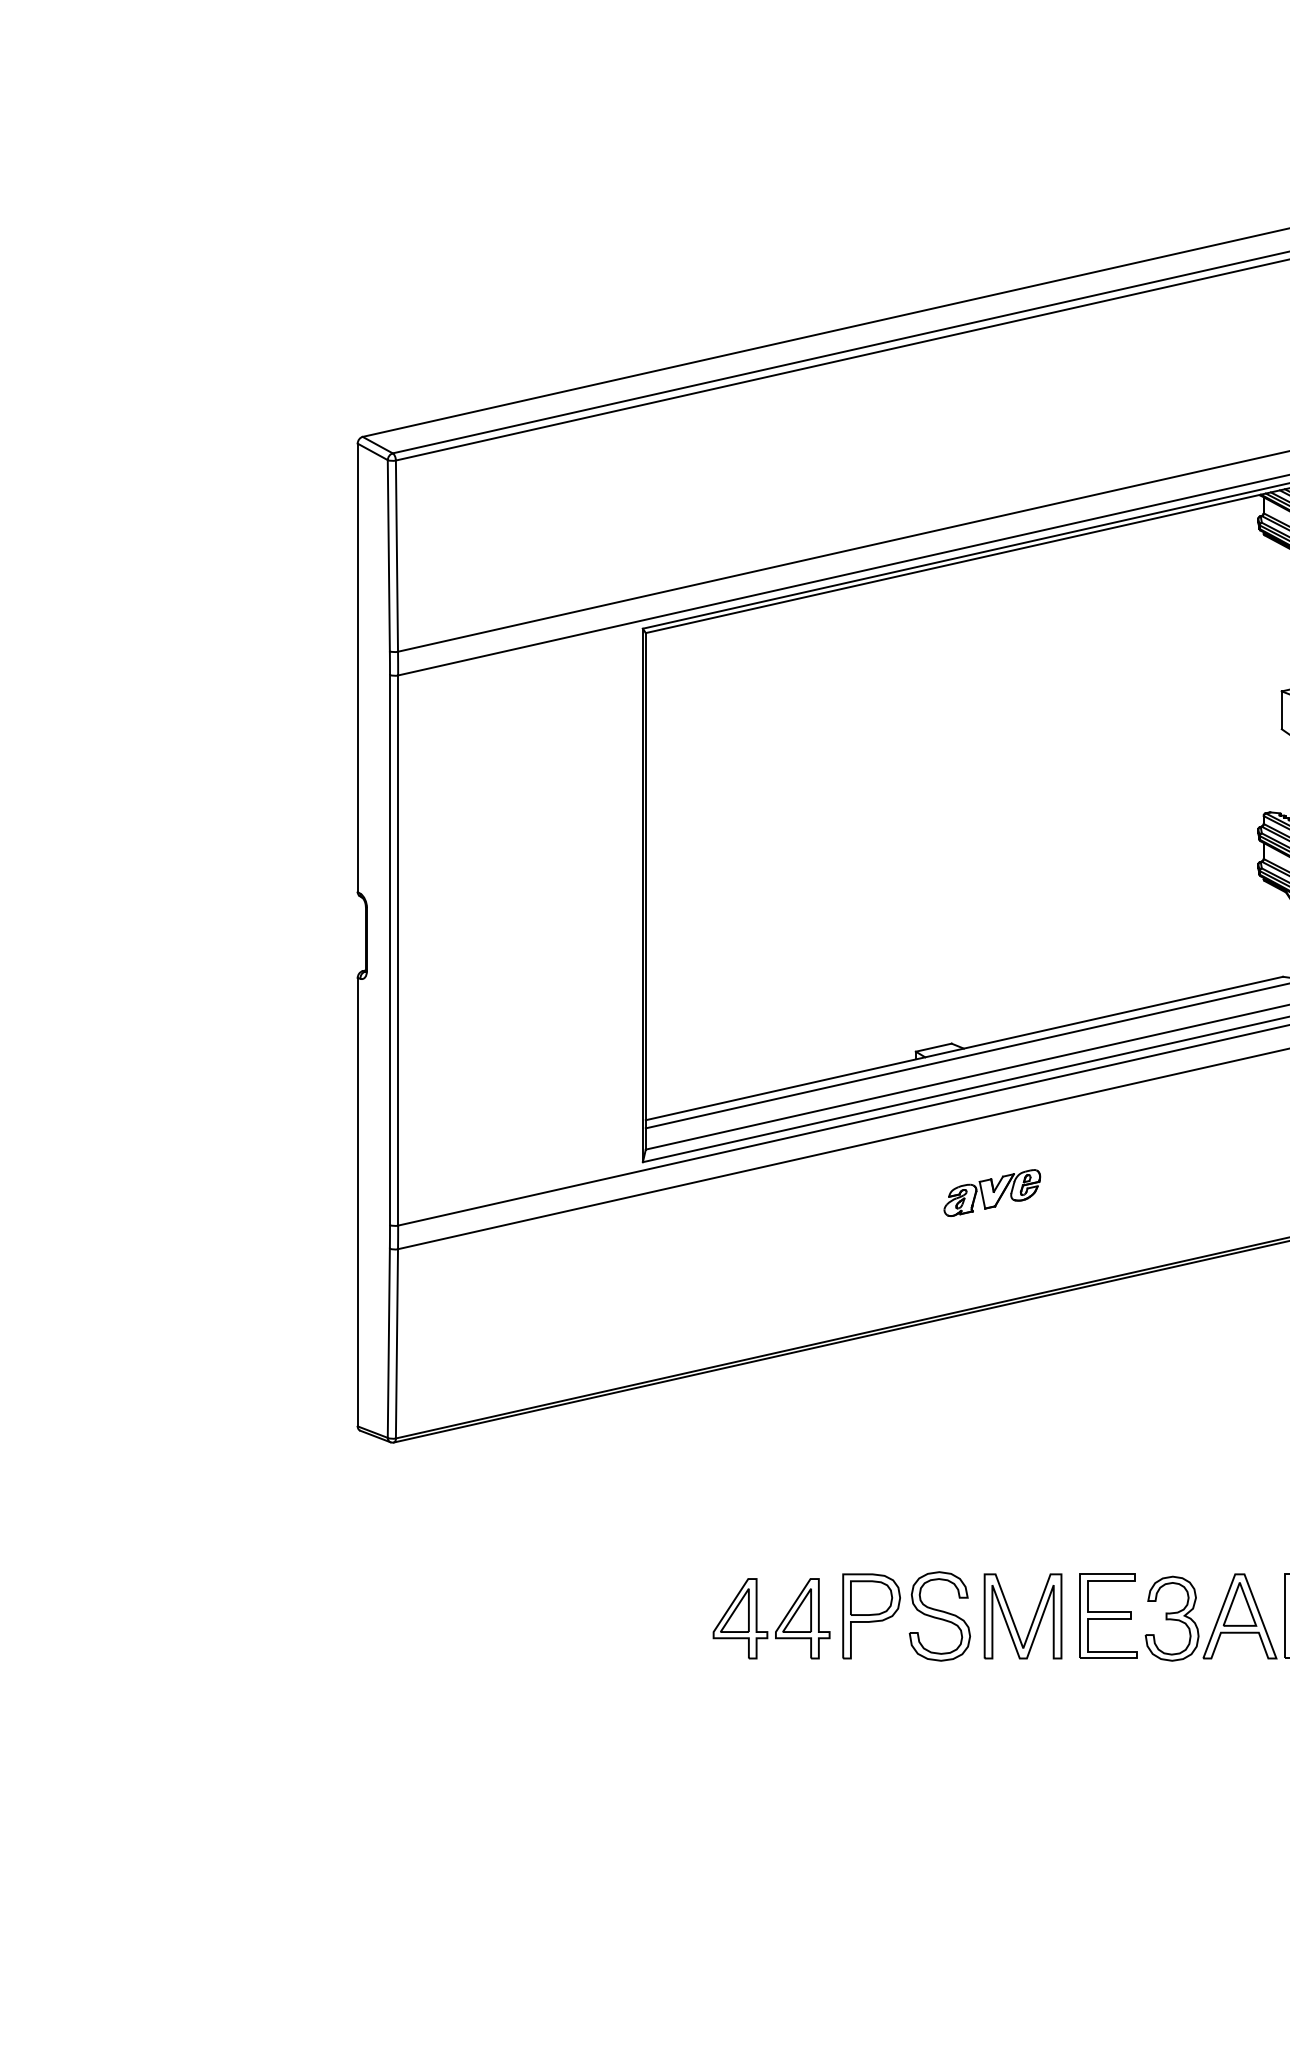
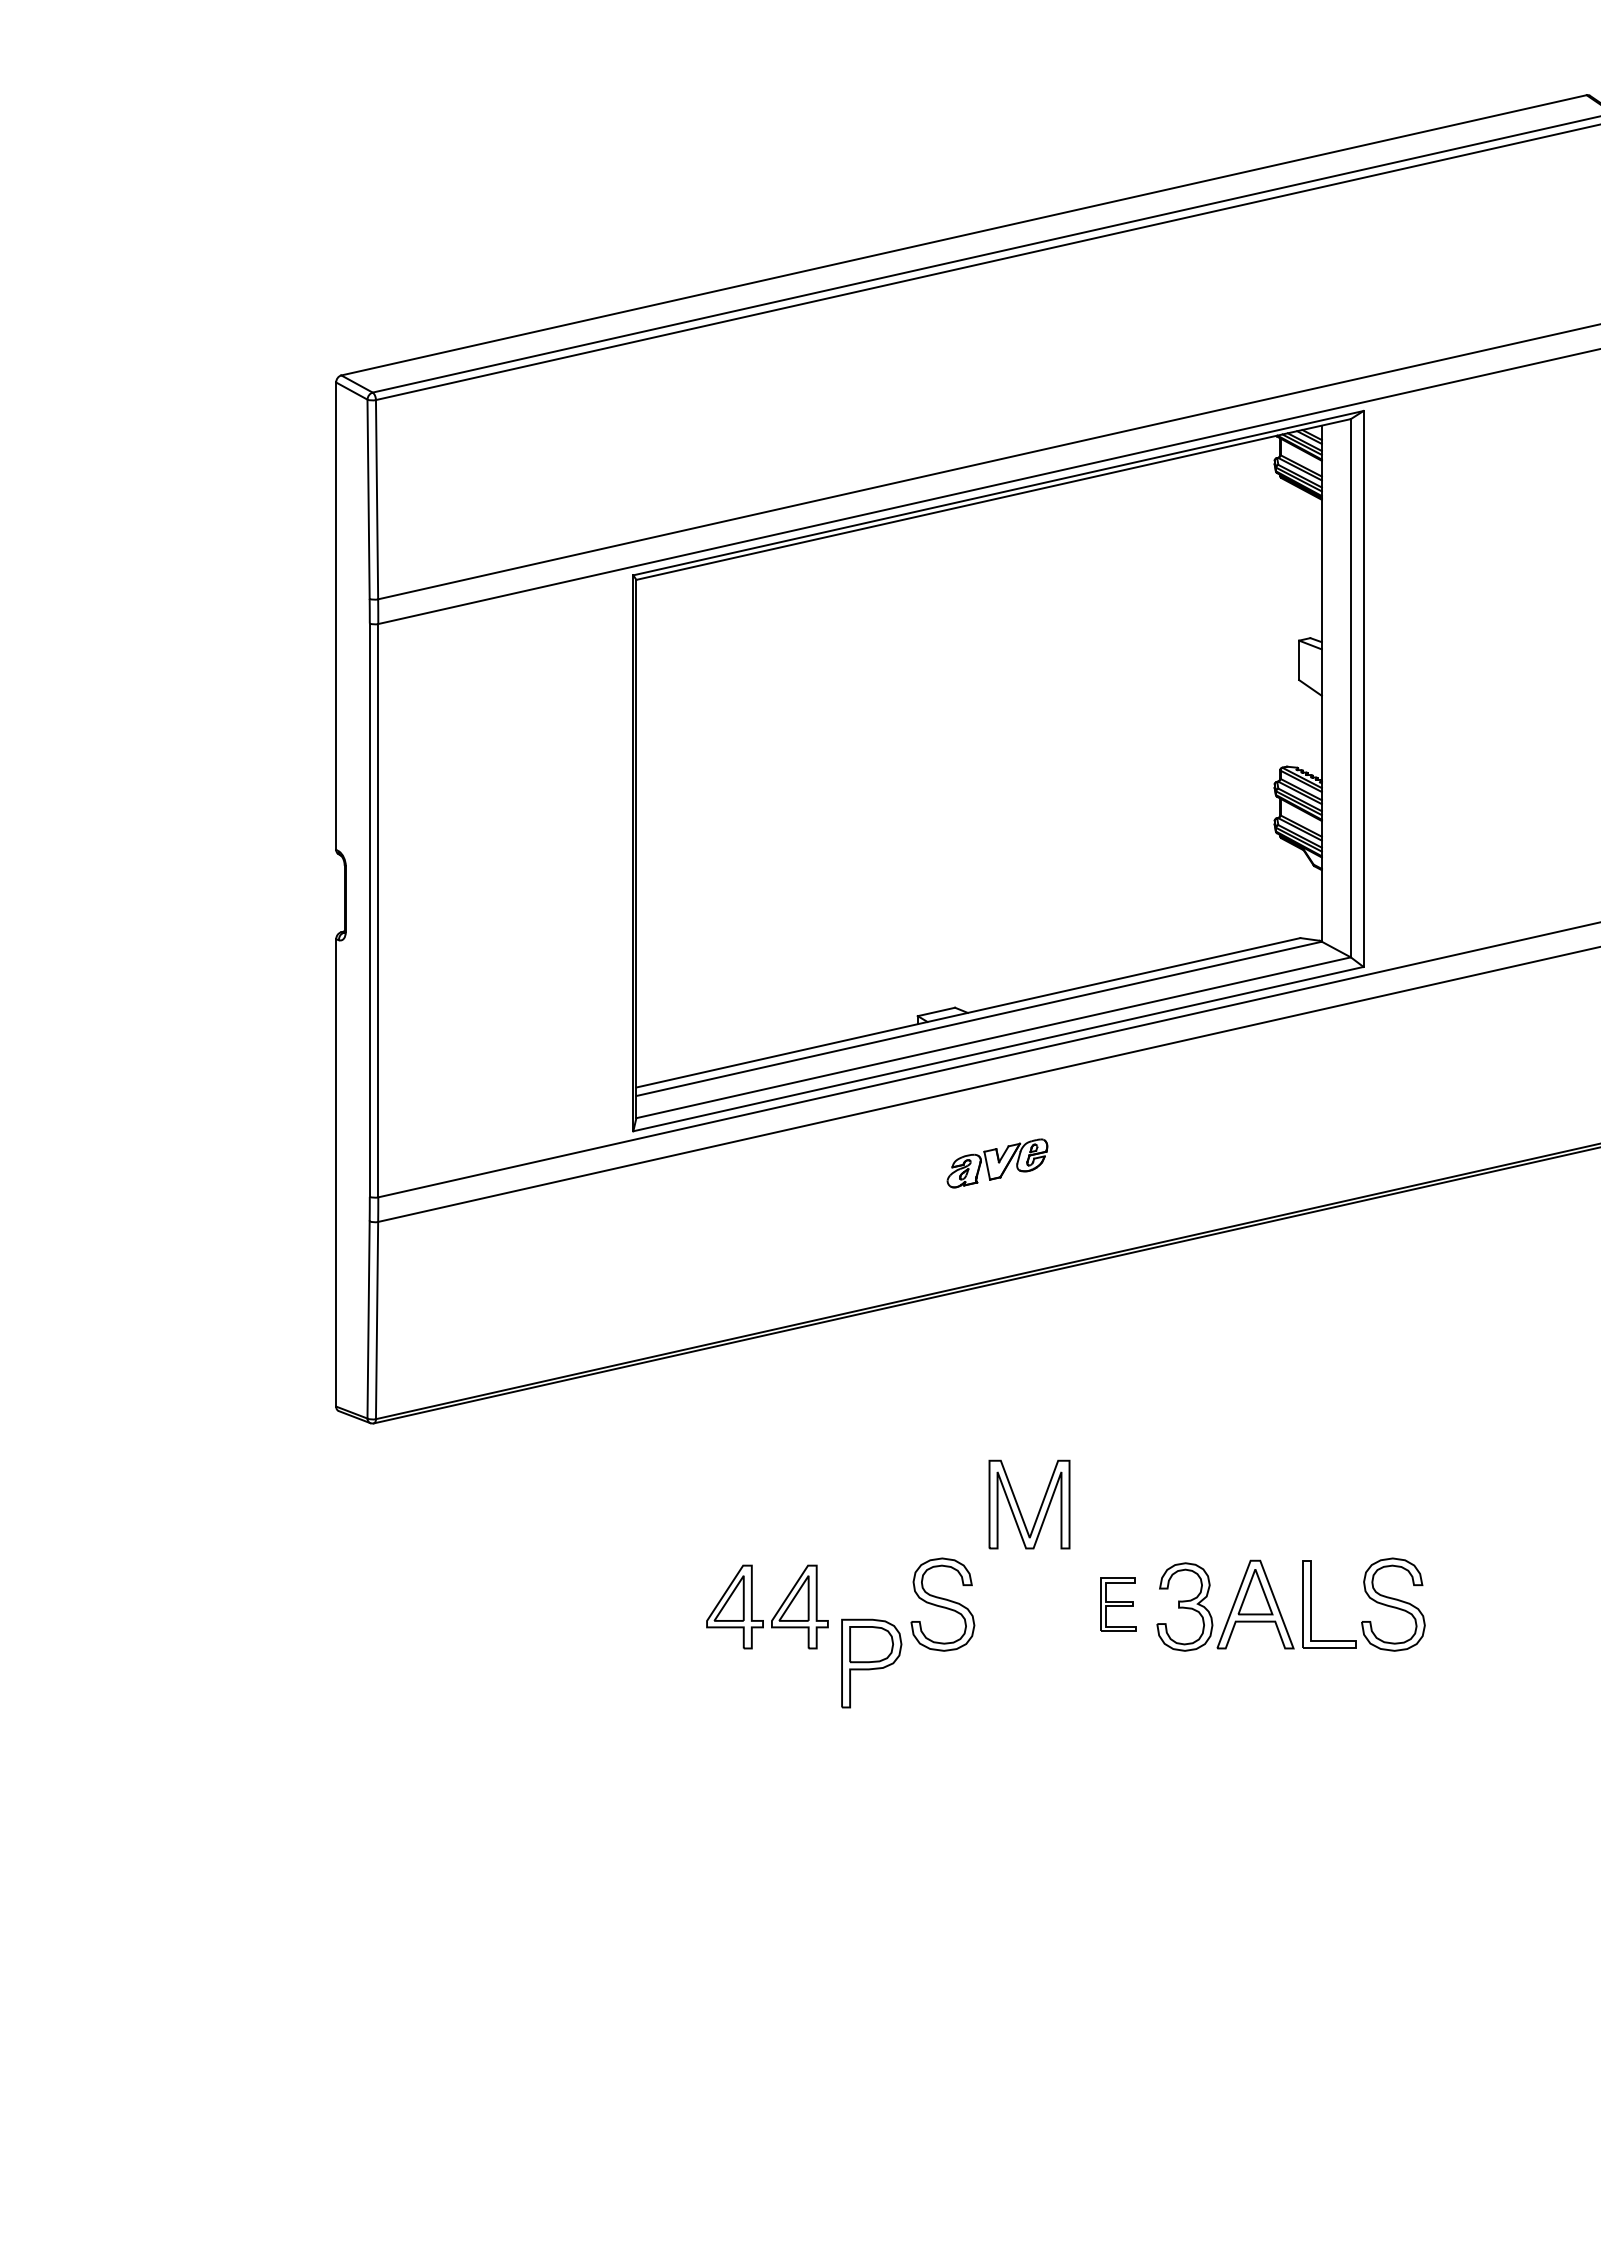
part: (871, 1616) -> (871, 1663), moved
part: (1108, 1616) -> (1118, 1604), size x0.6
part: (1014, 1621) -> (1020, 1509), moved

